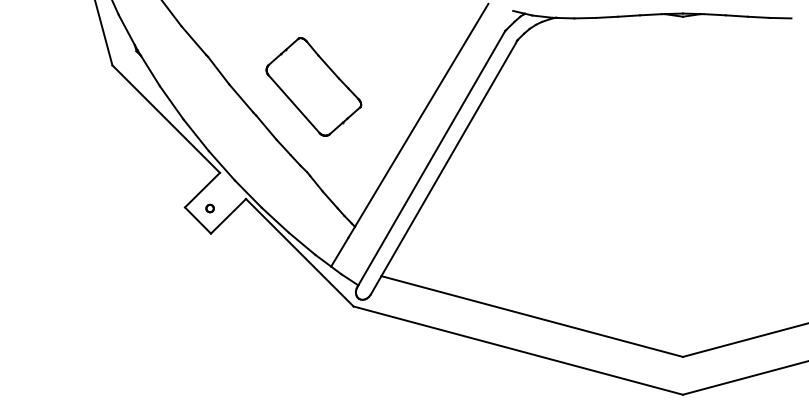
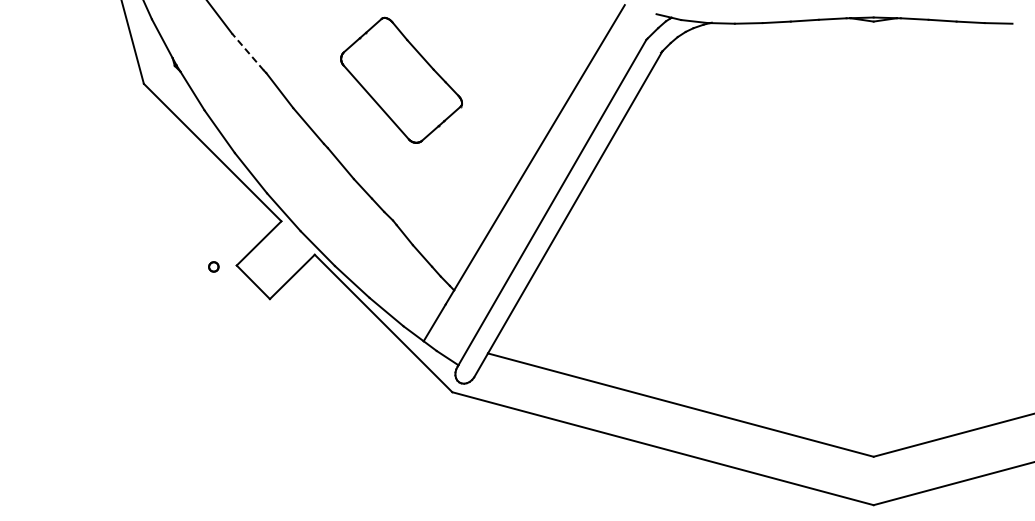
line: (193, 40) -> (247, 51), solid -> dashed
part: (313, 86) -> (401, 79), moved
part: (209, 208) -> (213, 266), moved

